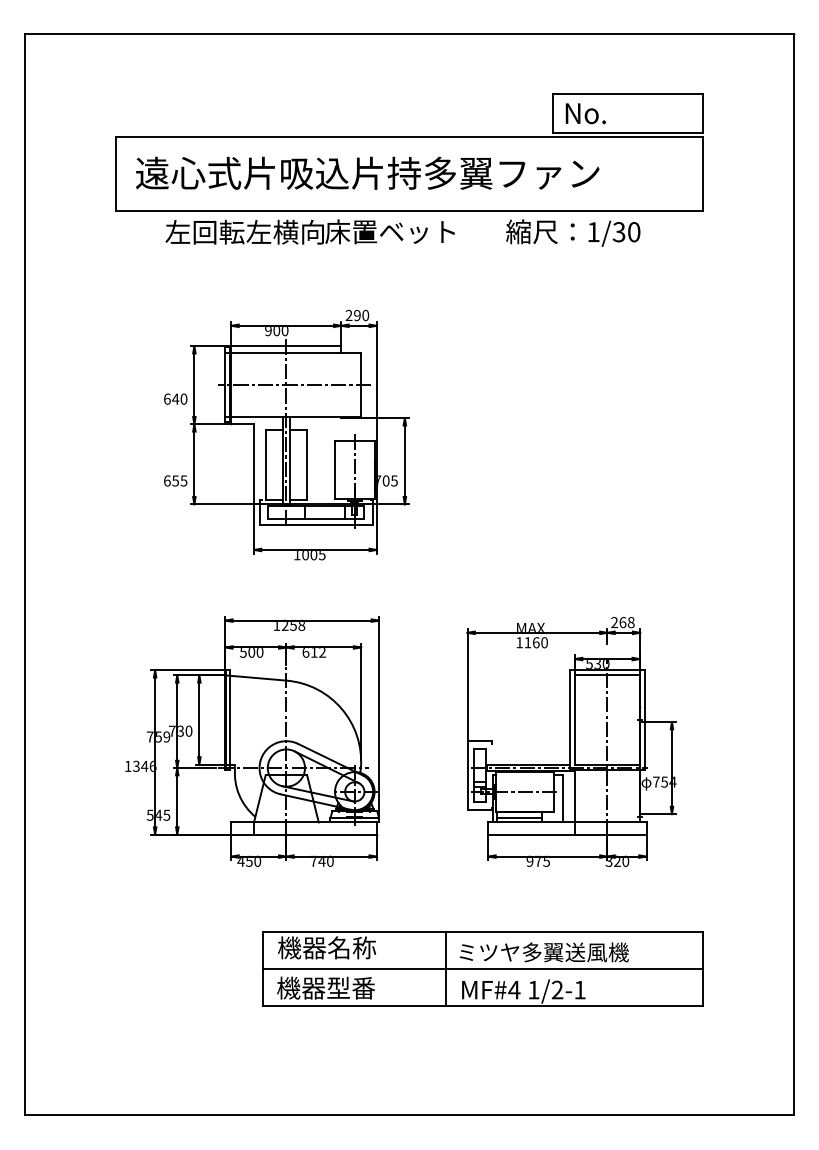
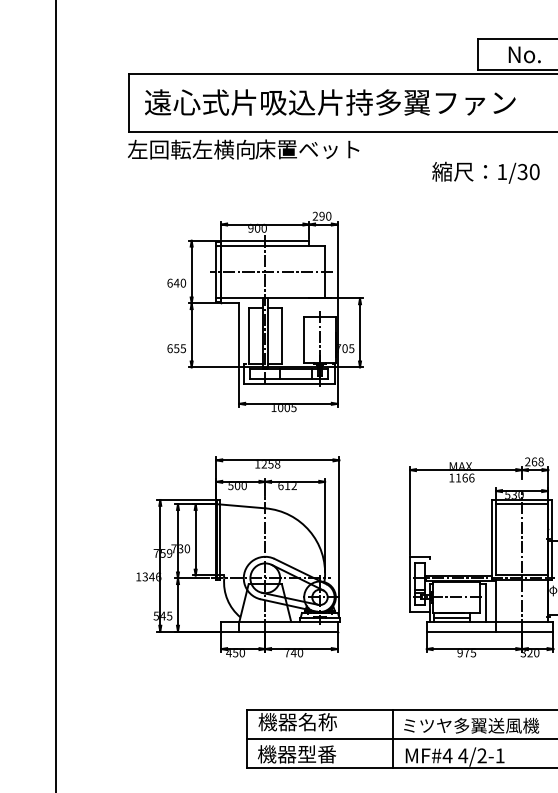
text: (585, 113) -> (524, 54), moved
text: (309, 231) -> (242, 149), moved
text: (573, 232) -> (486, 172), moved
text: (544, 642) -> (471, 477), 1160 -> 1166
text: (533, 990) -> (462, 756), 1/2-1 -> 4/2-1

